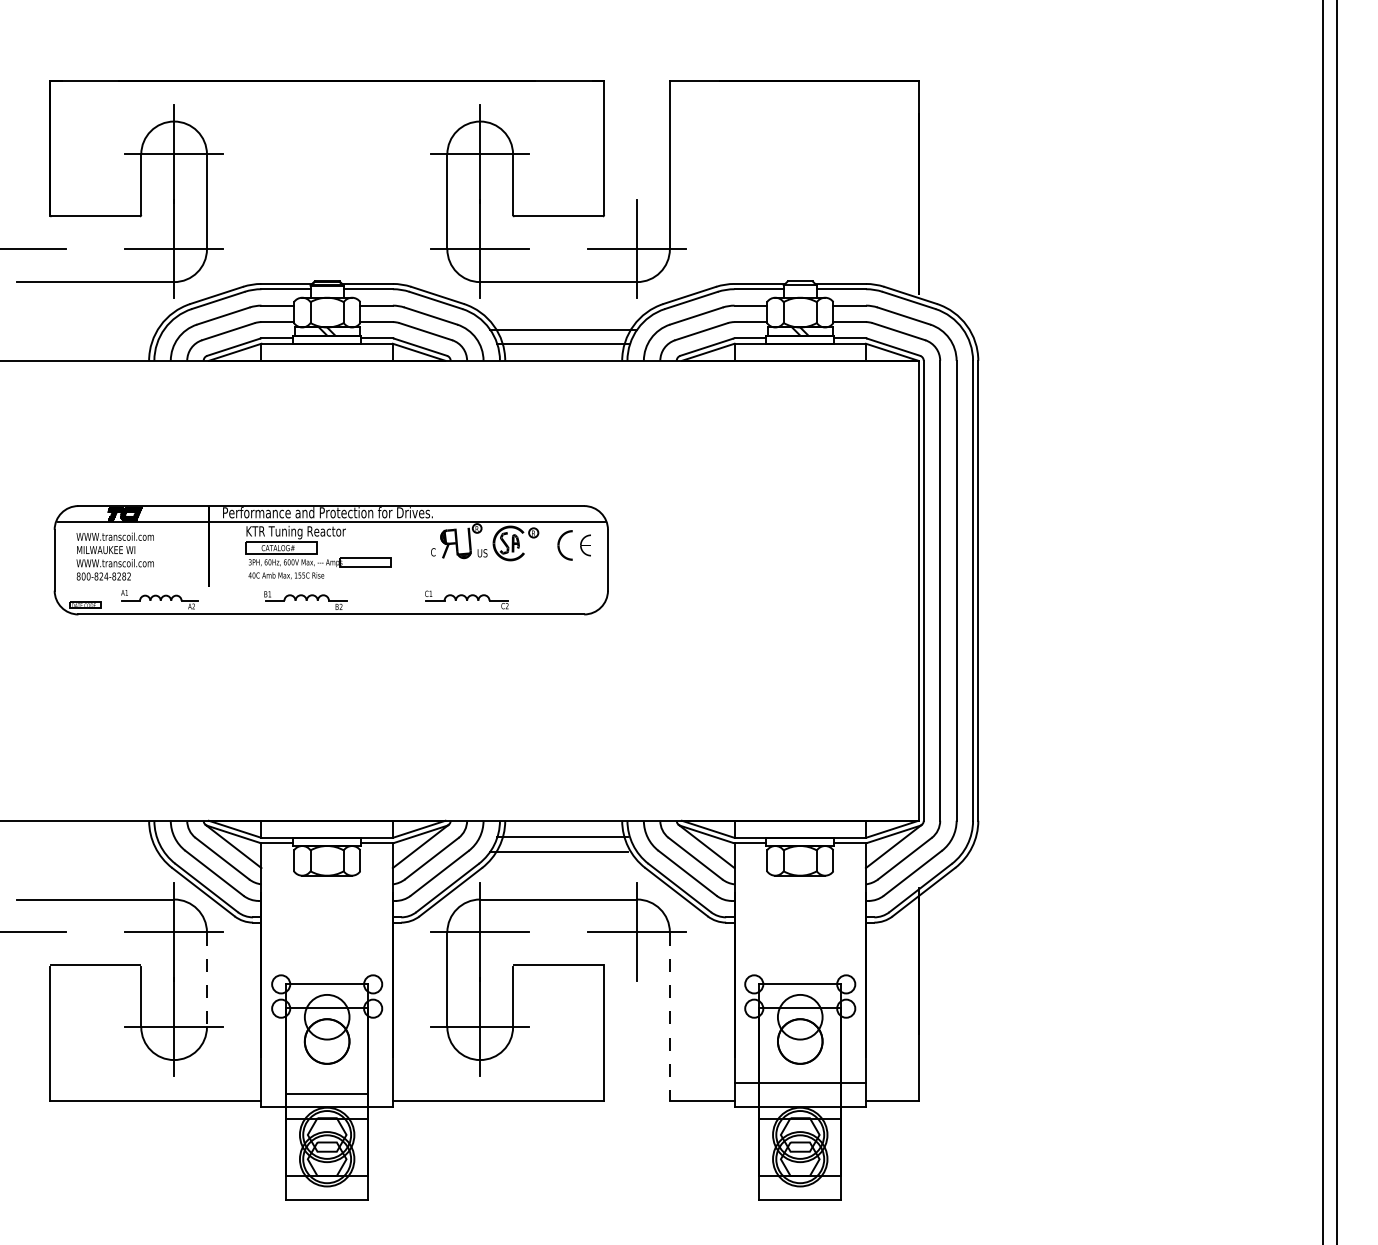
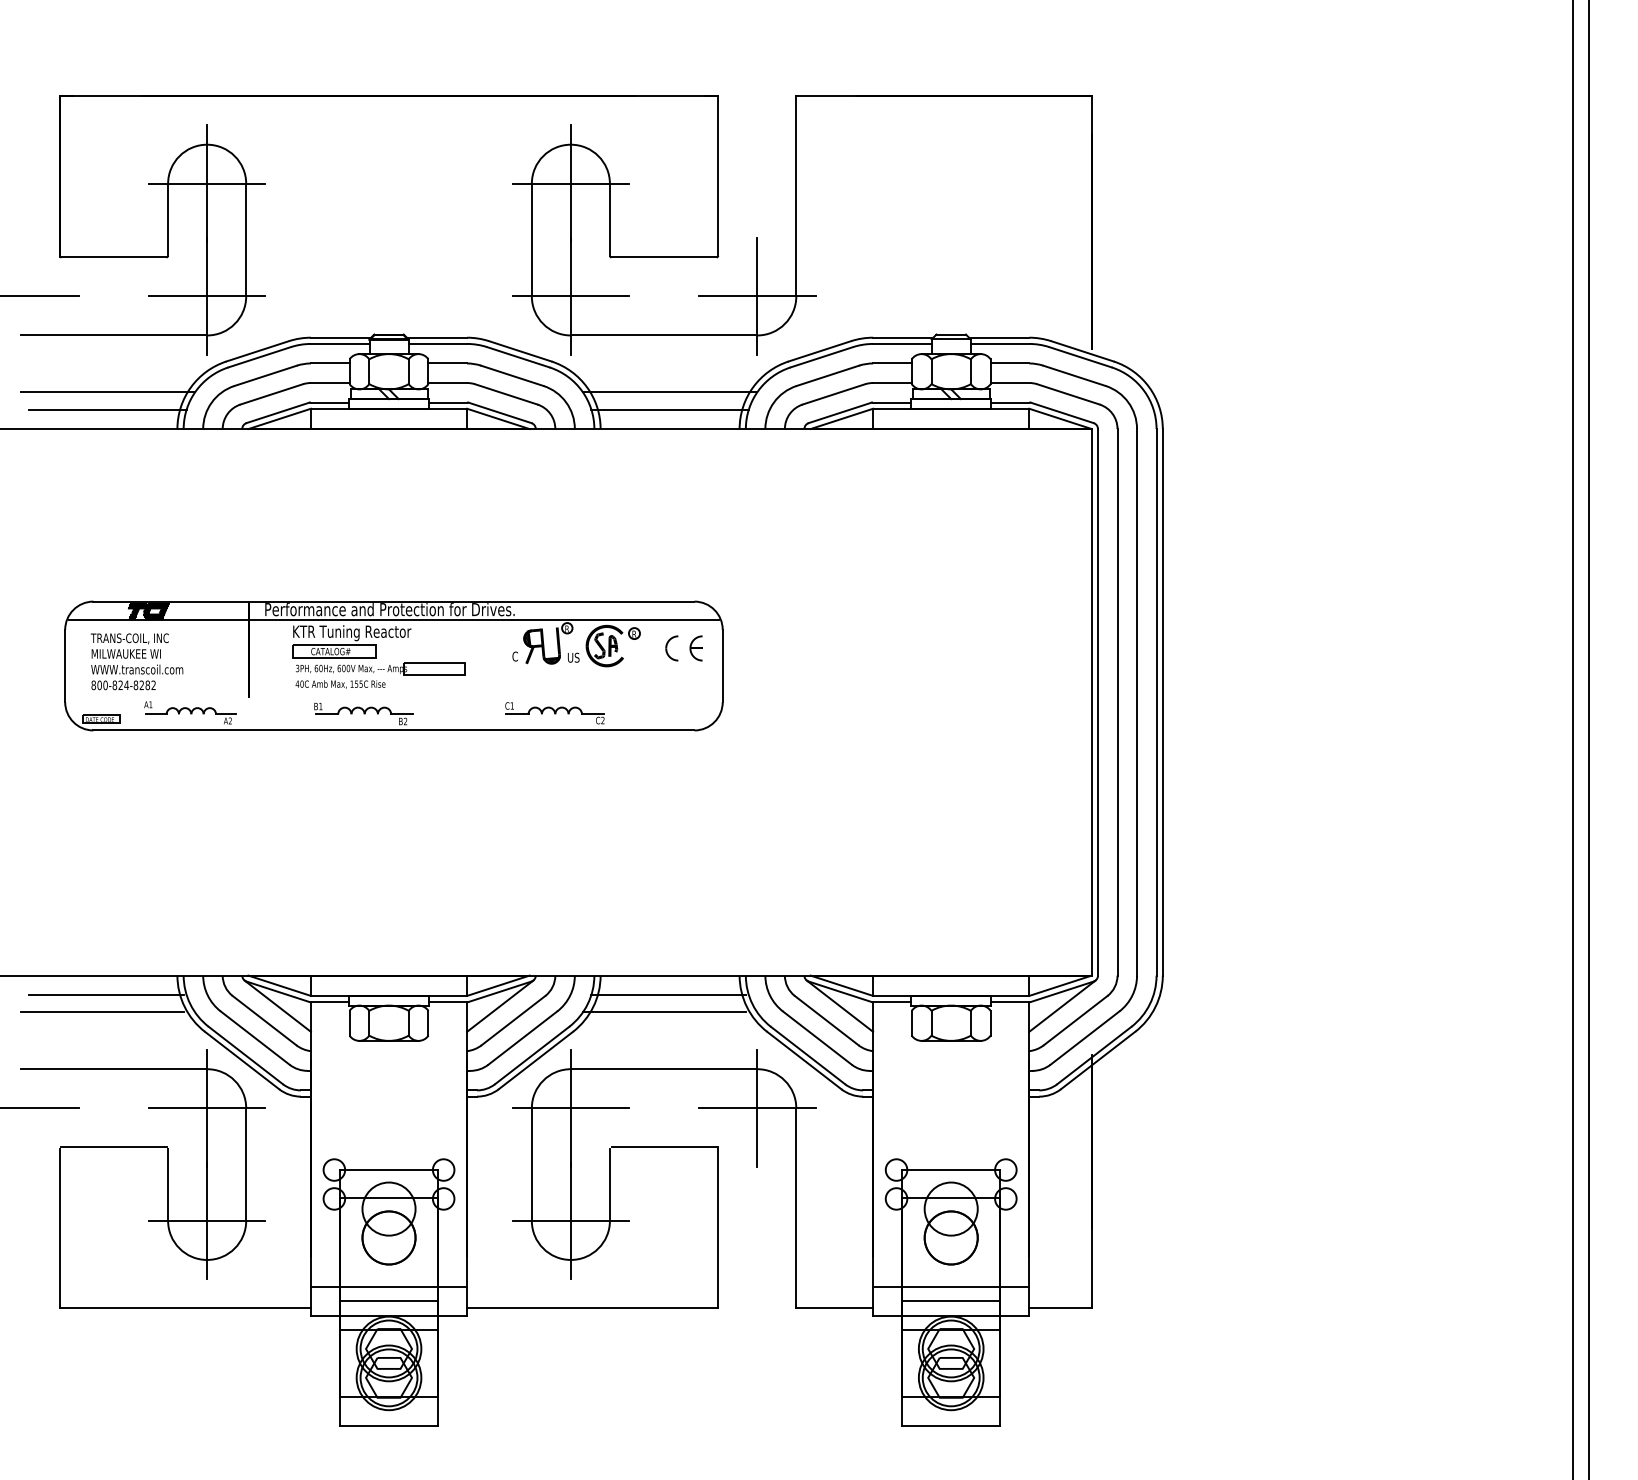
line: (90, 330) -> (107, 392), added
line: (90, 344) -> (107, 409), added
text: (114, 537) -> (136, 638), WWW.transcoil.com -> TRANS-COIL, INC
part: (564, 545) -> (671, 648), size x0.71
line: (89, 837) -> (106, 995), added
line: (85, 851) -> (101, 1012), added
line: (207, 980) -> (246, 1165), dashed -> solid
line: (670, 1016) -> (796, 1208), dashed -> solid
line: (326, 1083) -> (388, 1287), added
line: (799, 1094) -> (950, 1300), added

